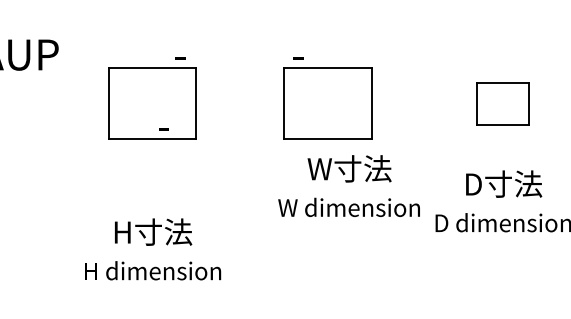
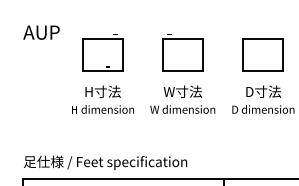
part: (501, 102) -> (262, 54), size x1.67
text: (348, 185) -> (182, 99), moved
text: (154, 248) -> (103, 99), moved

